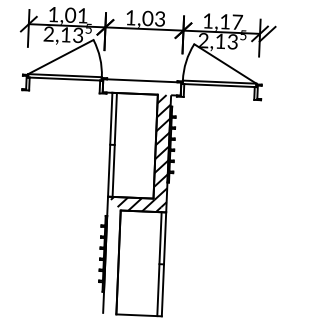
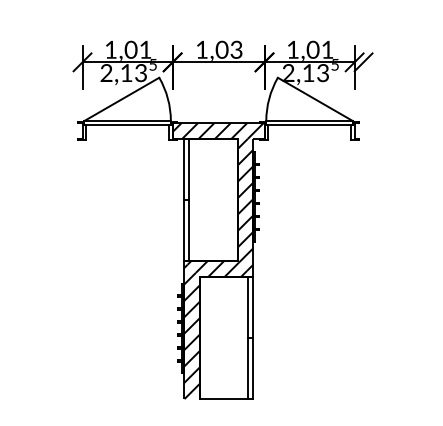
text: (230, 21) -> (319, 49), 1,17 -> 1,01
hatch: (141, 86) -> (217, 130), added
hatch: (111, 256) -> (191, 331), added

